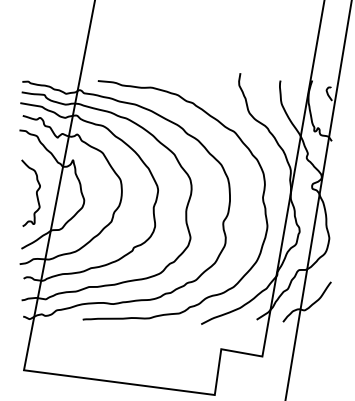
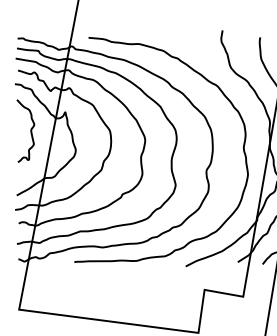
curve: (36, 192) -> (30, 130), moved

